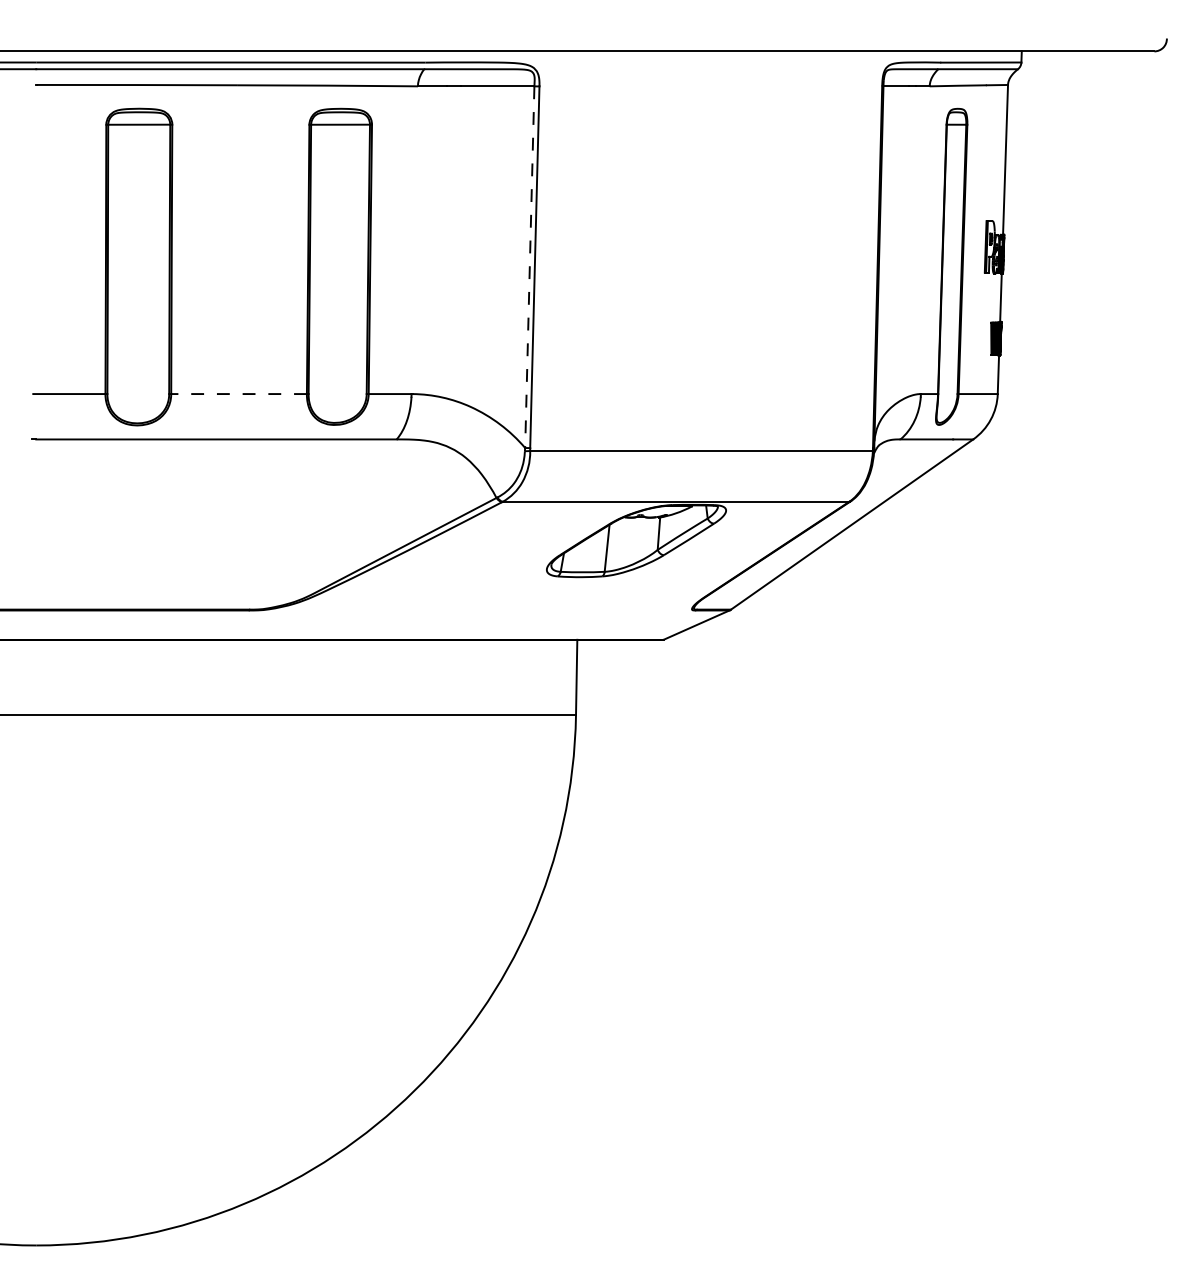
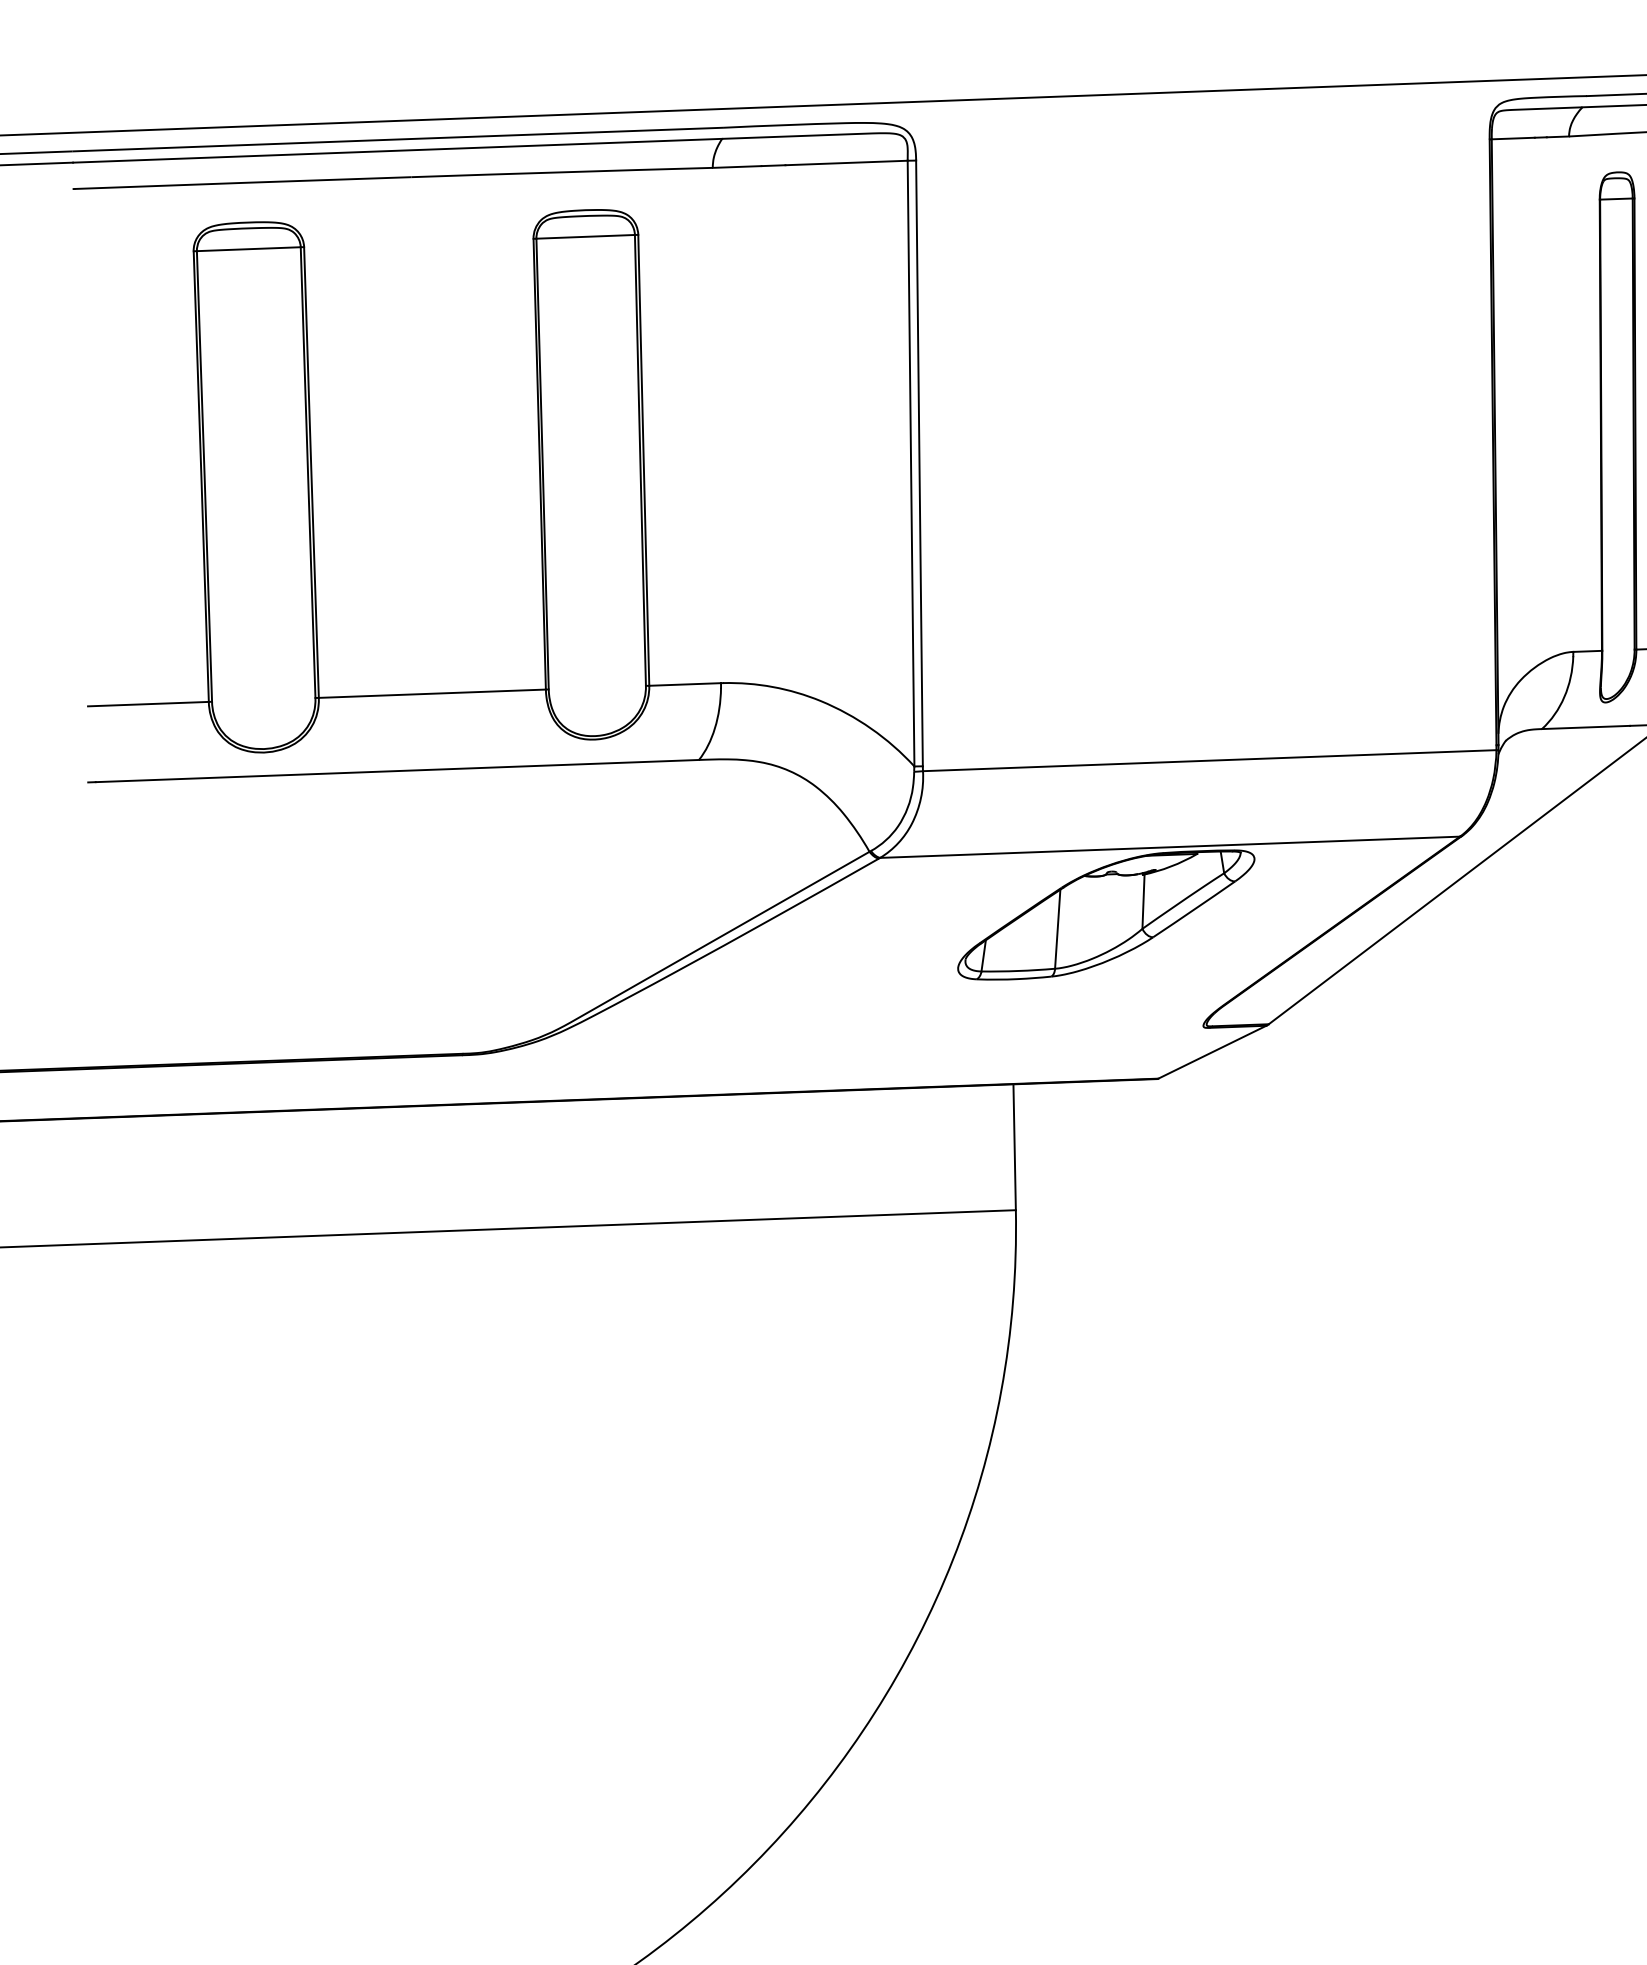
line: (529, 267) -> (910, 464), dashed -> solid
line: (239, 394) -> (433, 694), dashed -> solid

